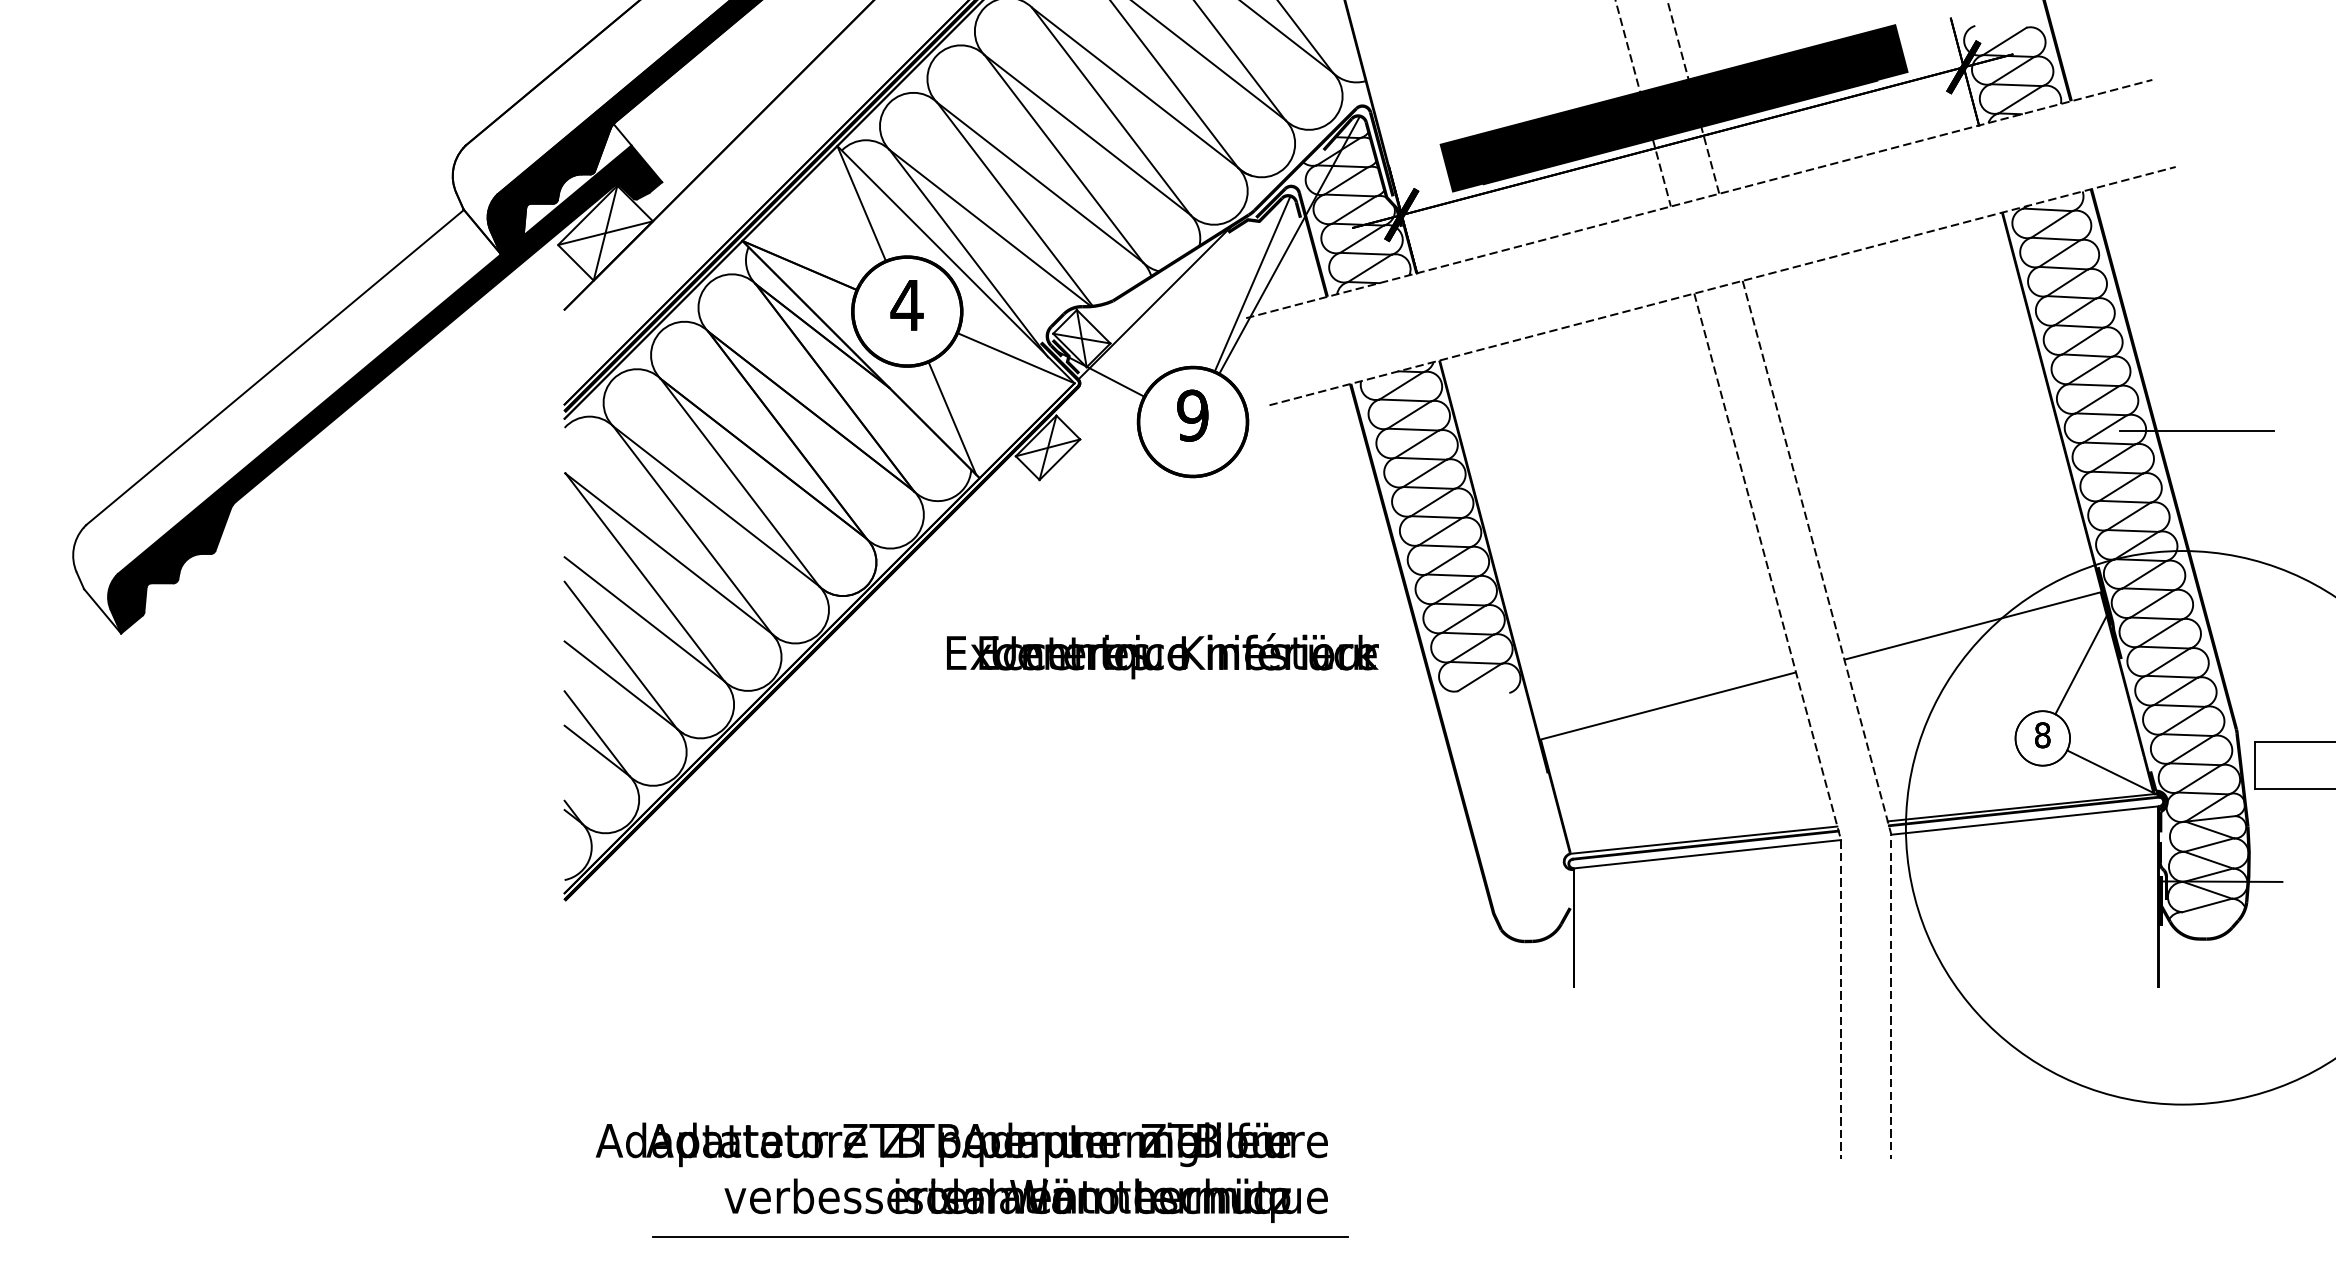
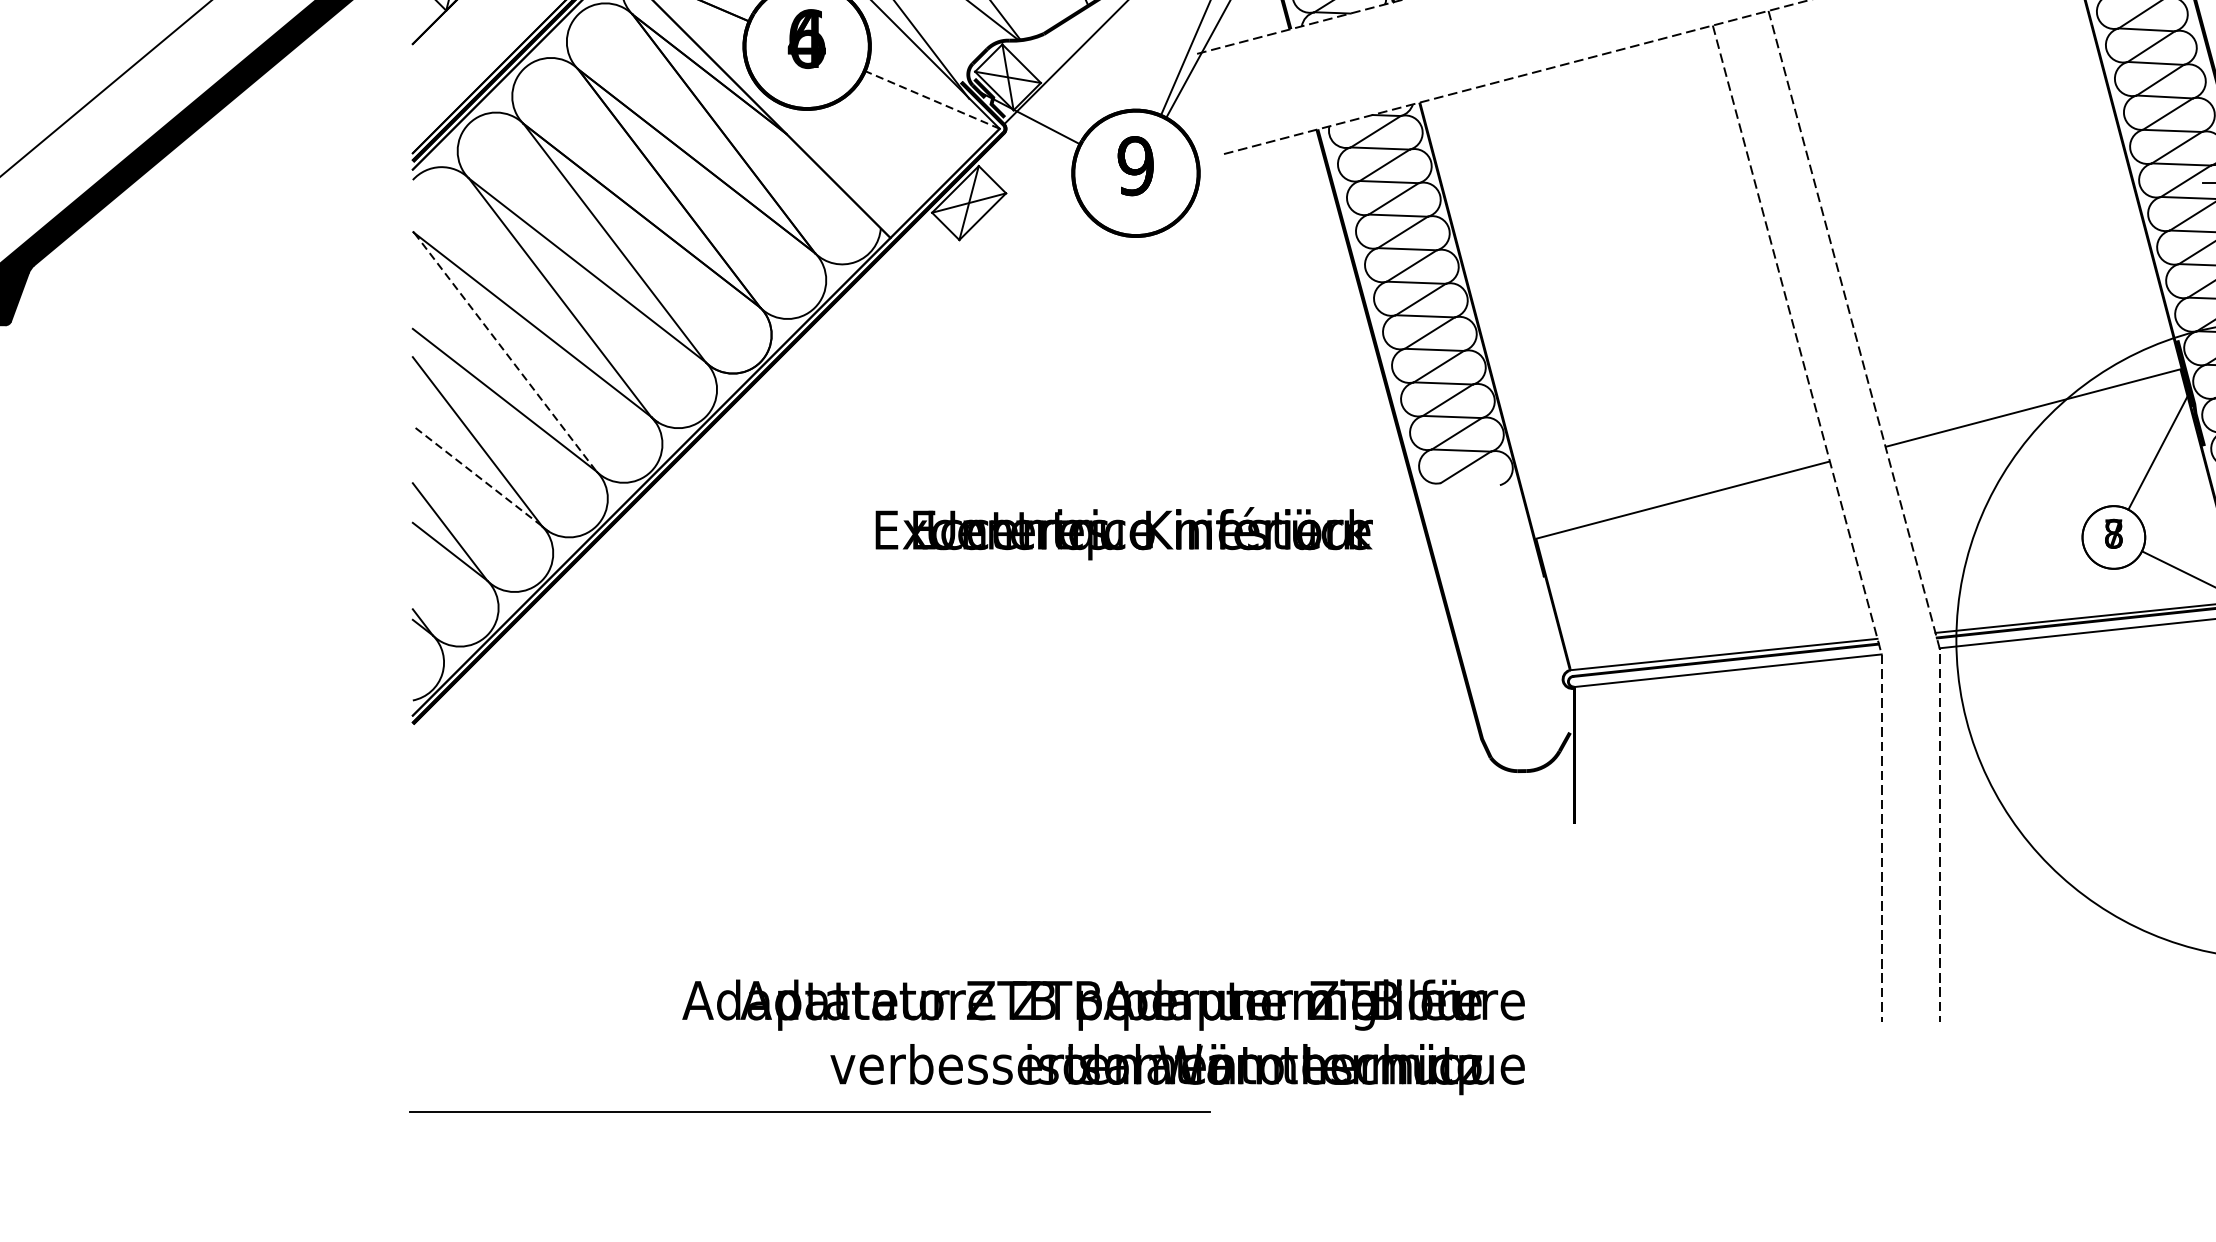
text: (906, 305) -> (806, 39), 4 -> 6
line: (1016, 358) -> (932, 100), solid -> dashed
line: (952, 418) -> (859, 169), removed
line: (645, 577) -> (505, 352), solid -> dashed
text: (1162, 656) -> (1123, 534), moved
line: (620, 684) -> (477, 475), solid -> dashed
text: (2042, 735) -> (2113, 534), 8 -> 7
text: (961, 1172) -> (1103, 1036), moved
line: (1000, 1236) -> (809, 1110), moved

